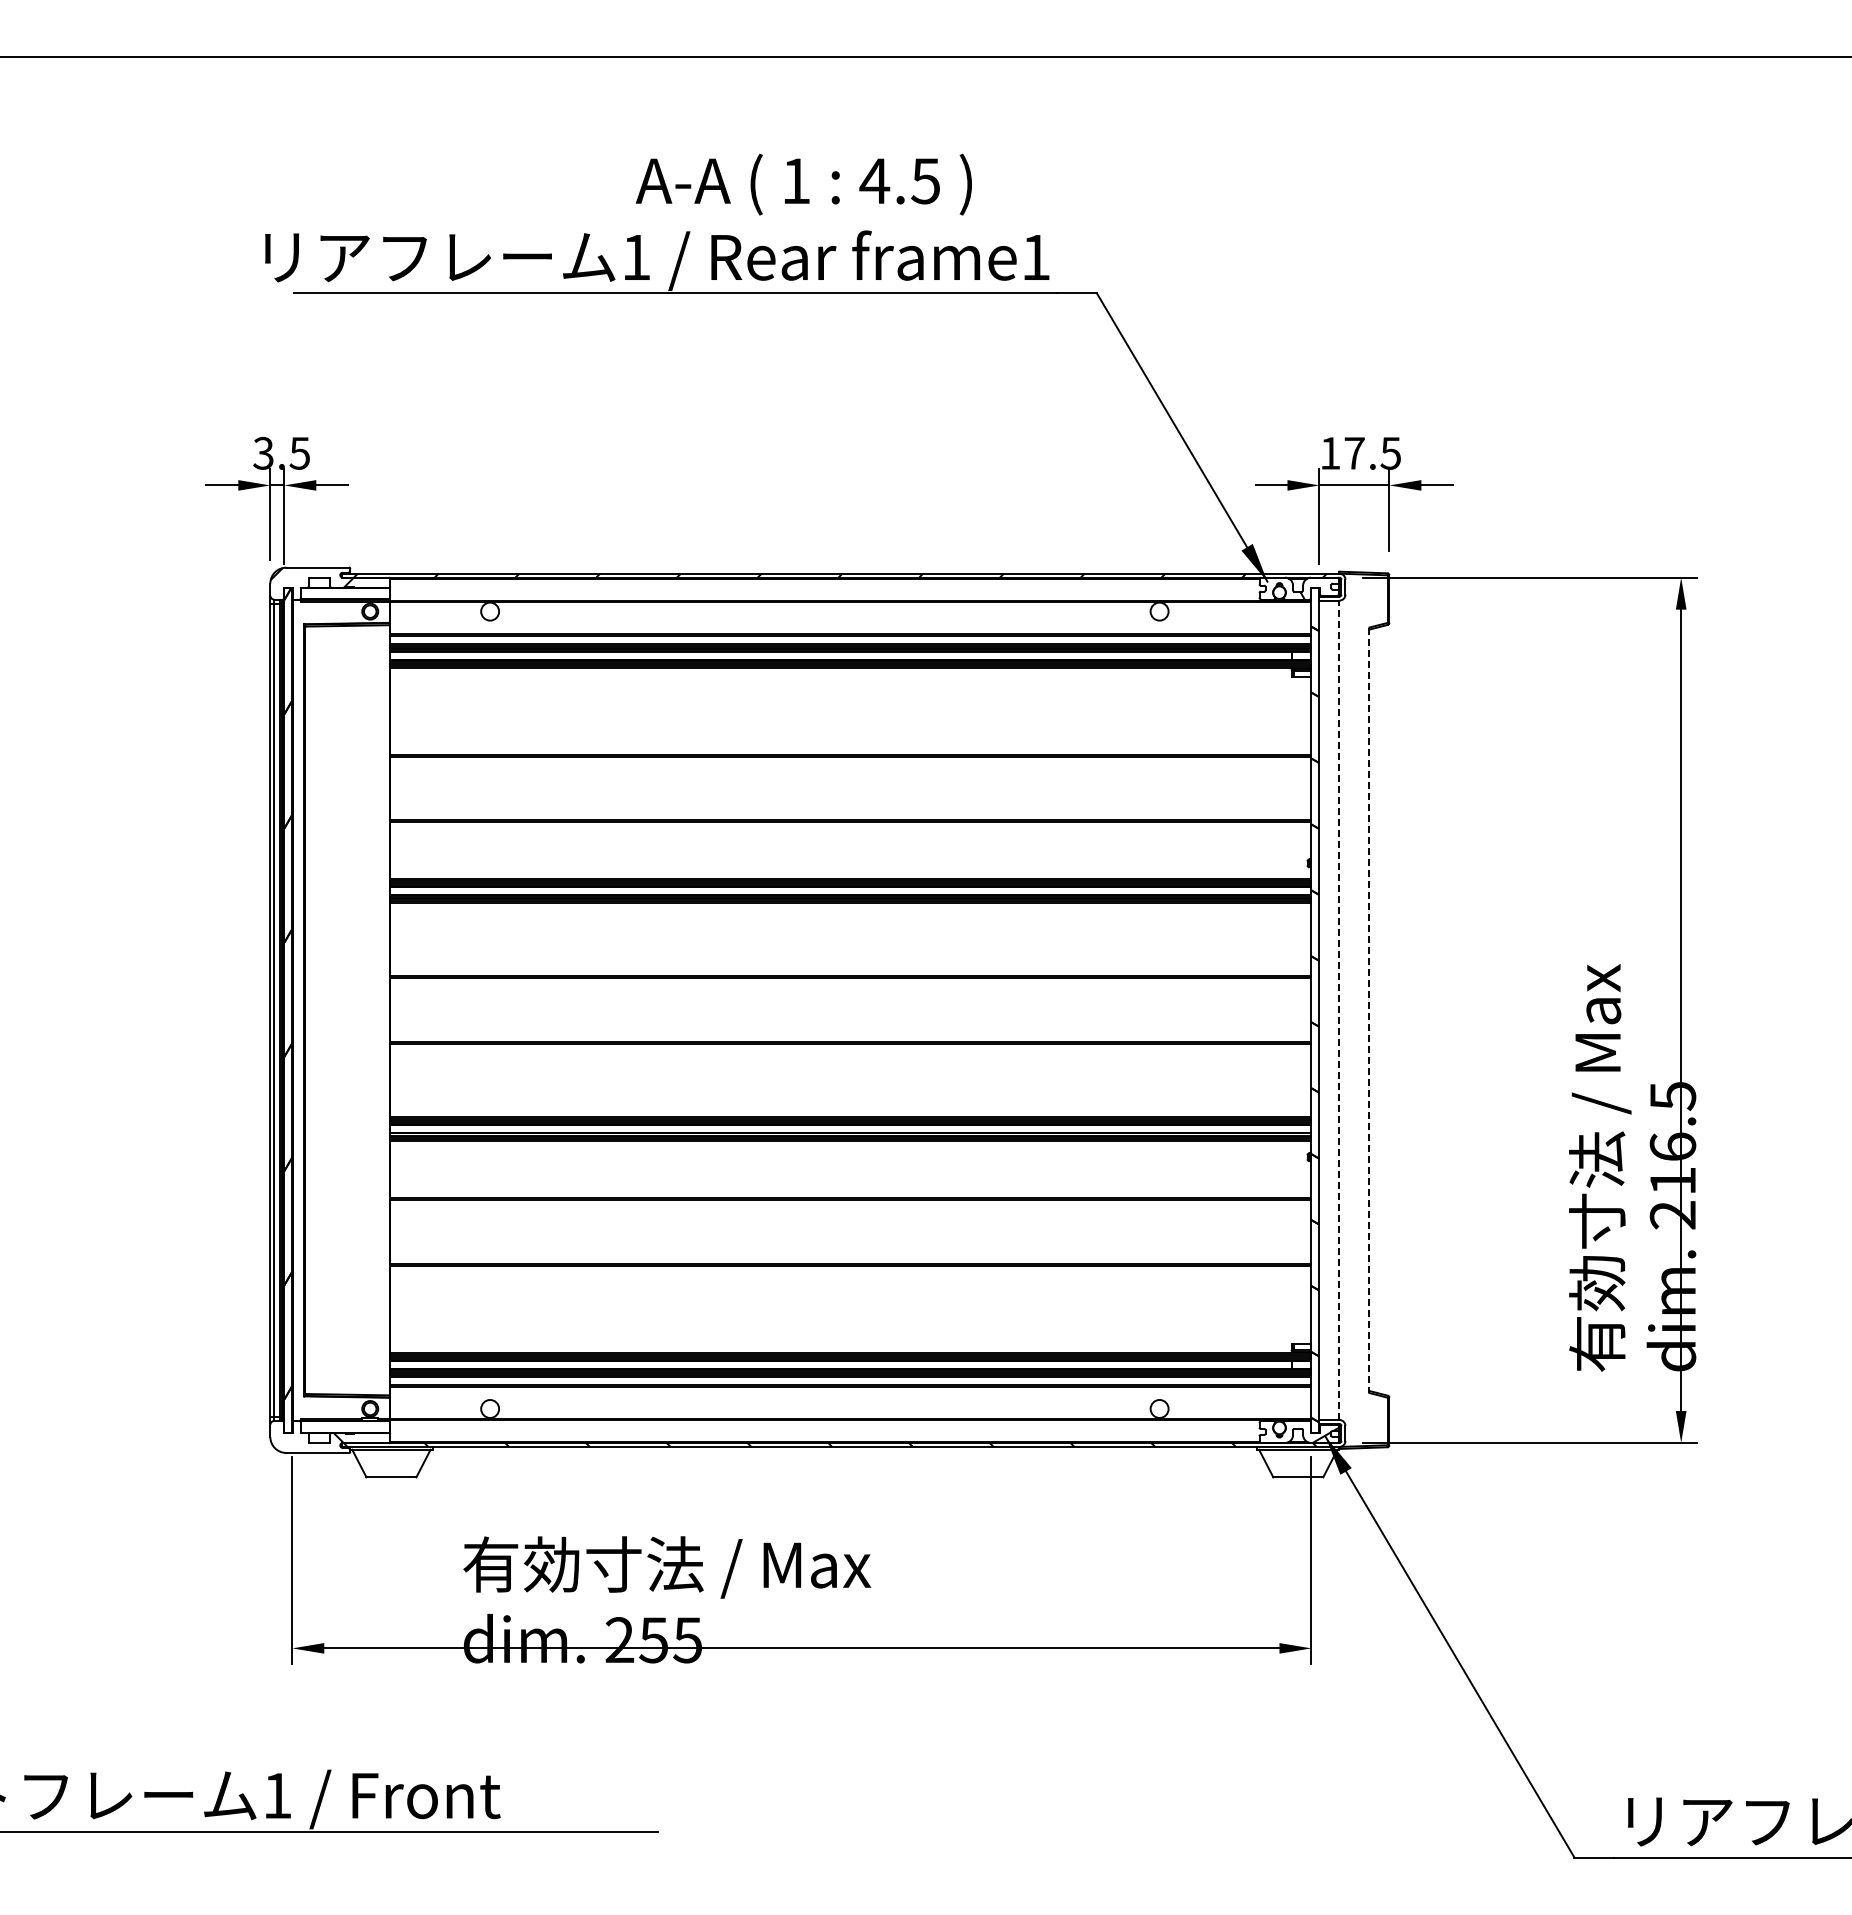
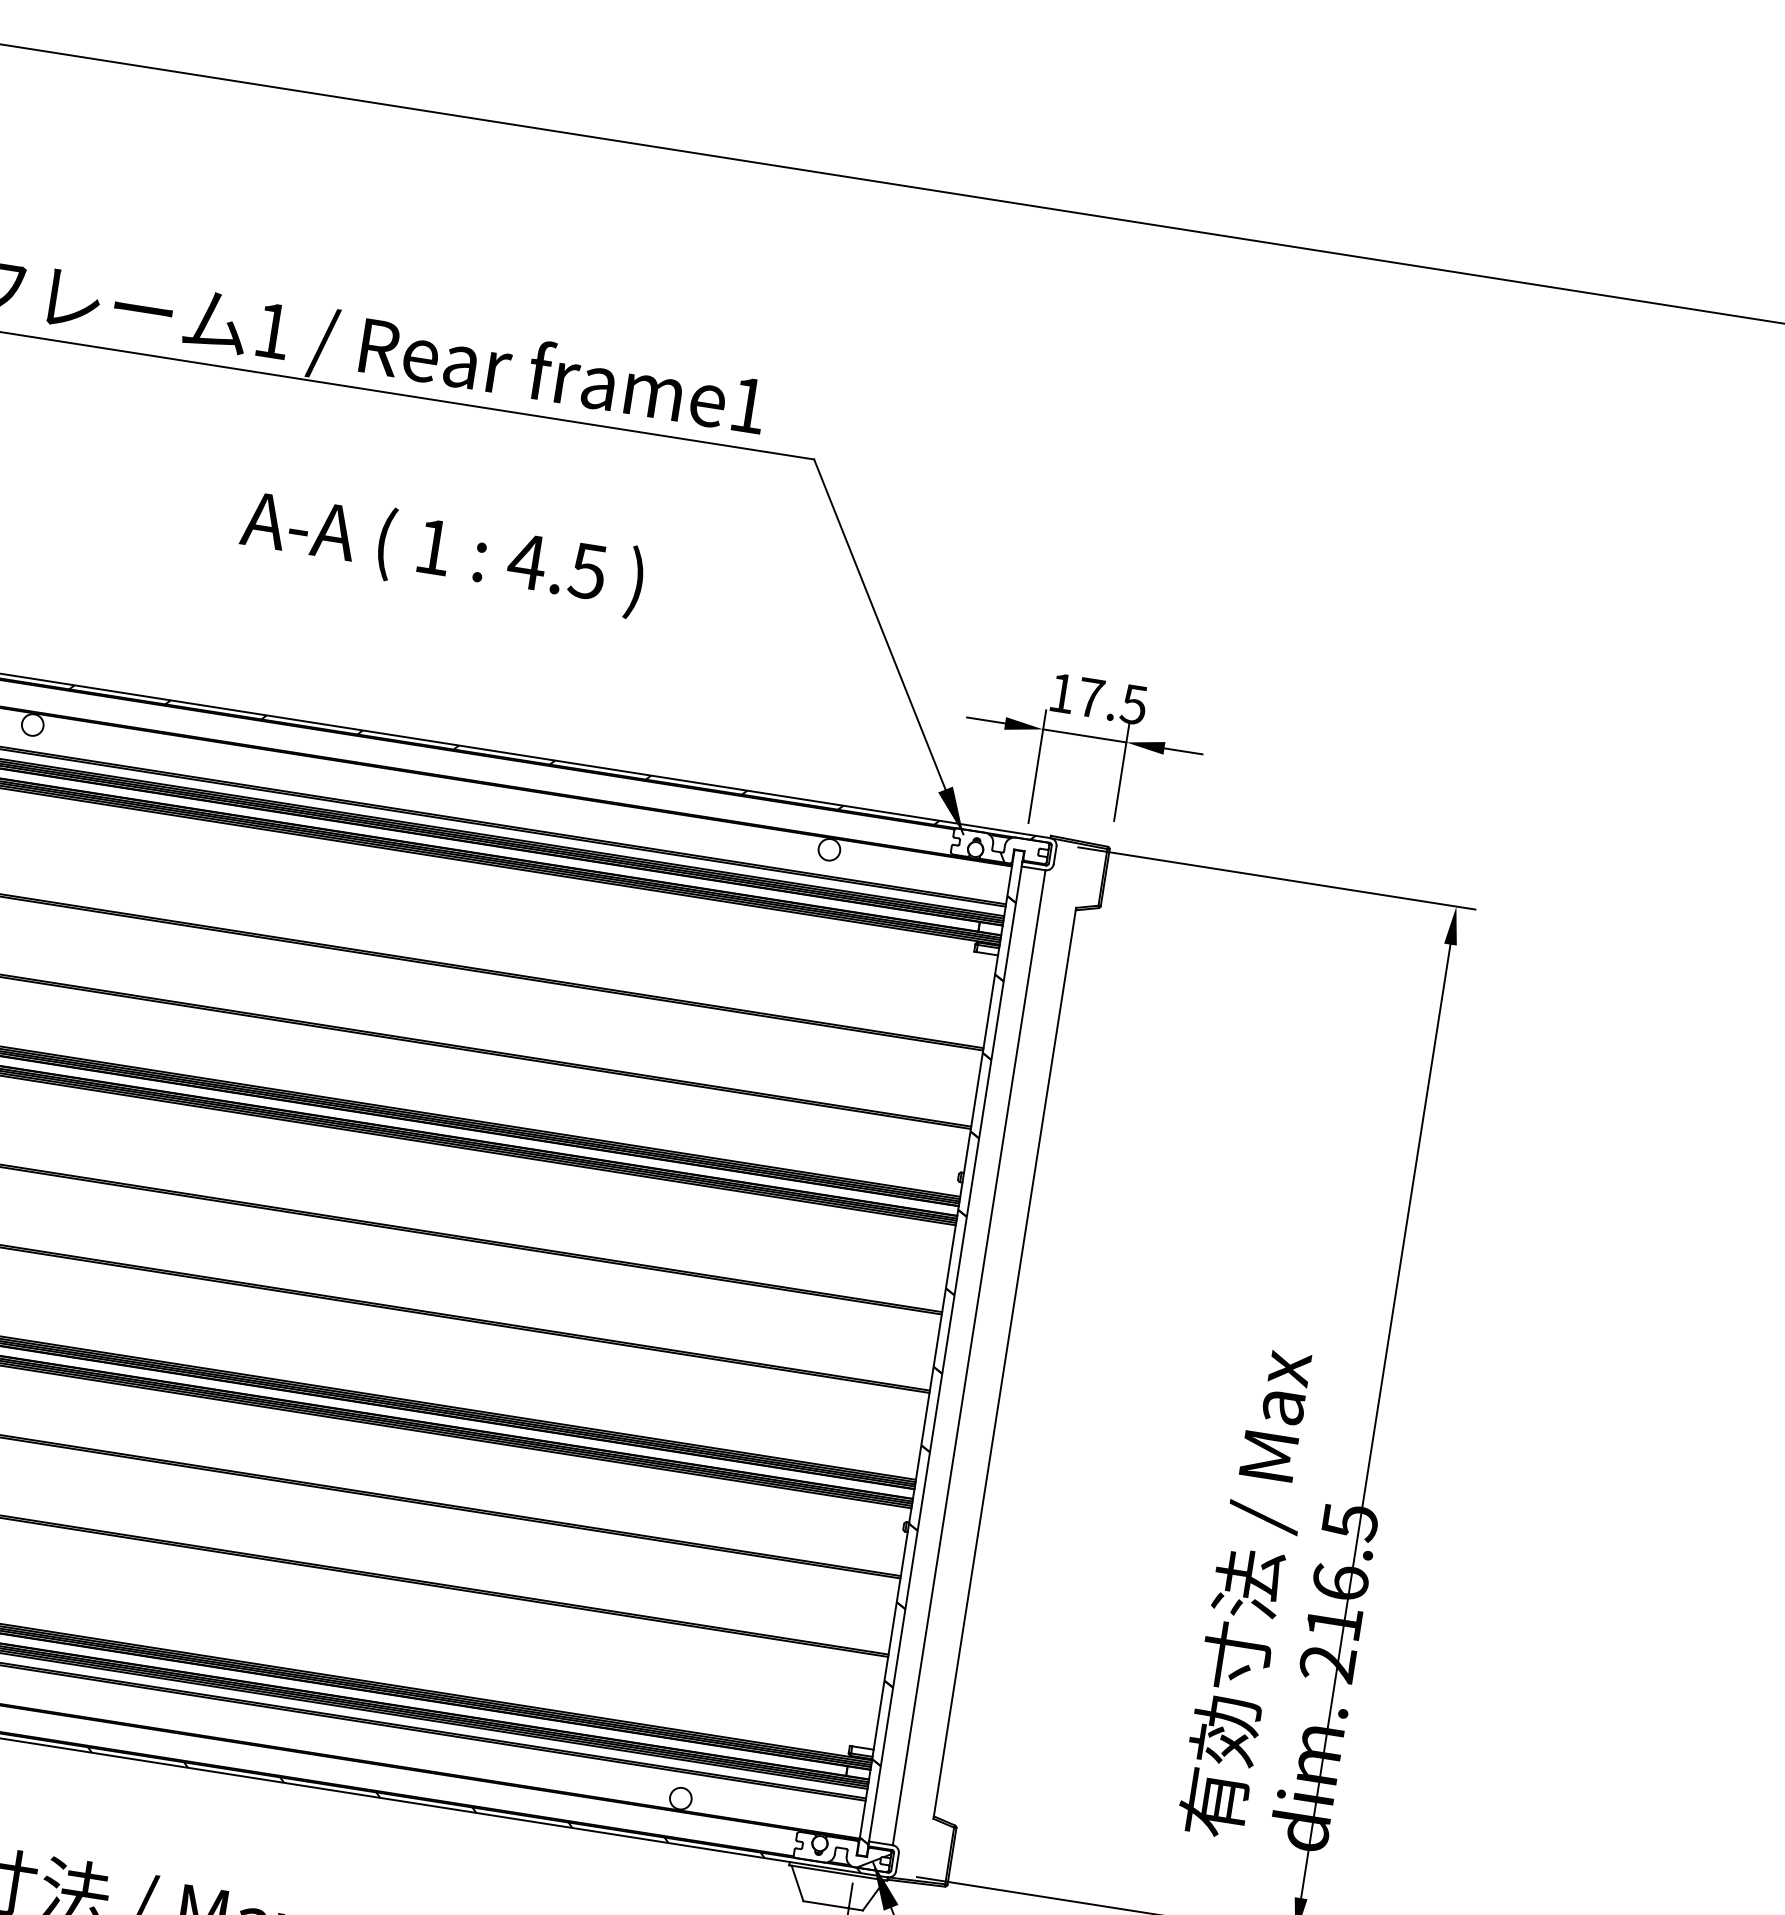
text: (803, 184) -> (441, 552), moved
line: (1339, 1010) -> (969, 1357), dashed -> solid
line: (1369, 1010) -> (1004, 1363), dashed -> solid

